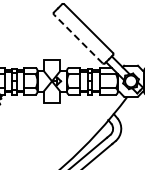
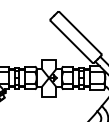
line: (77, 38) -> (70, 41), dashed -> solid

